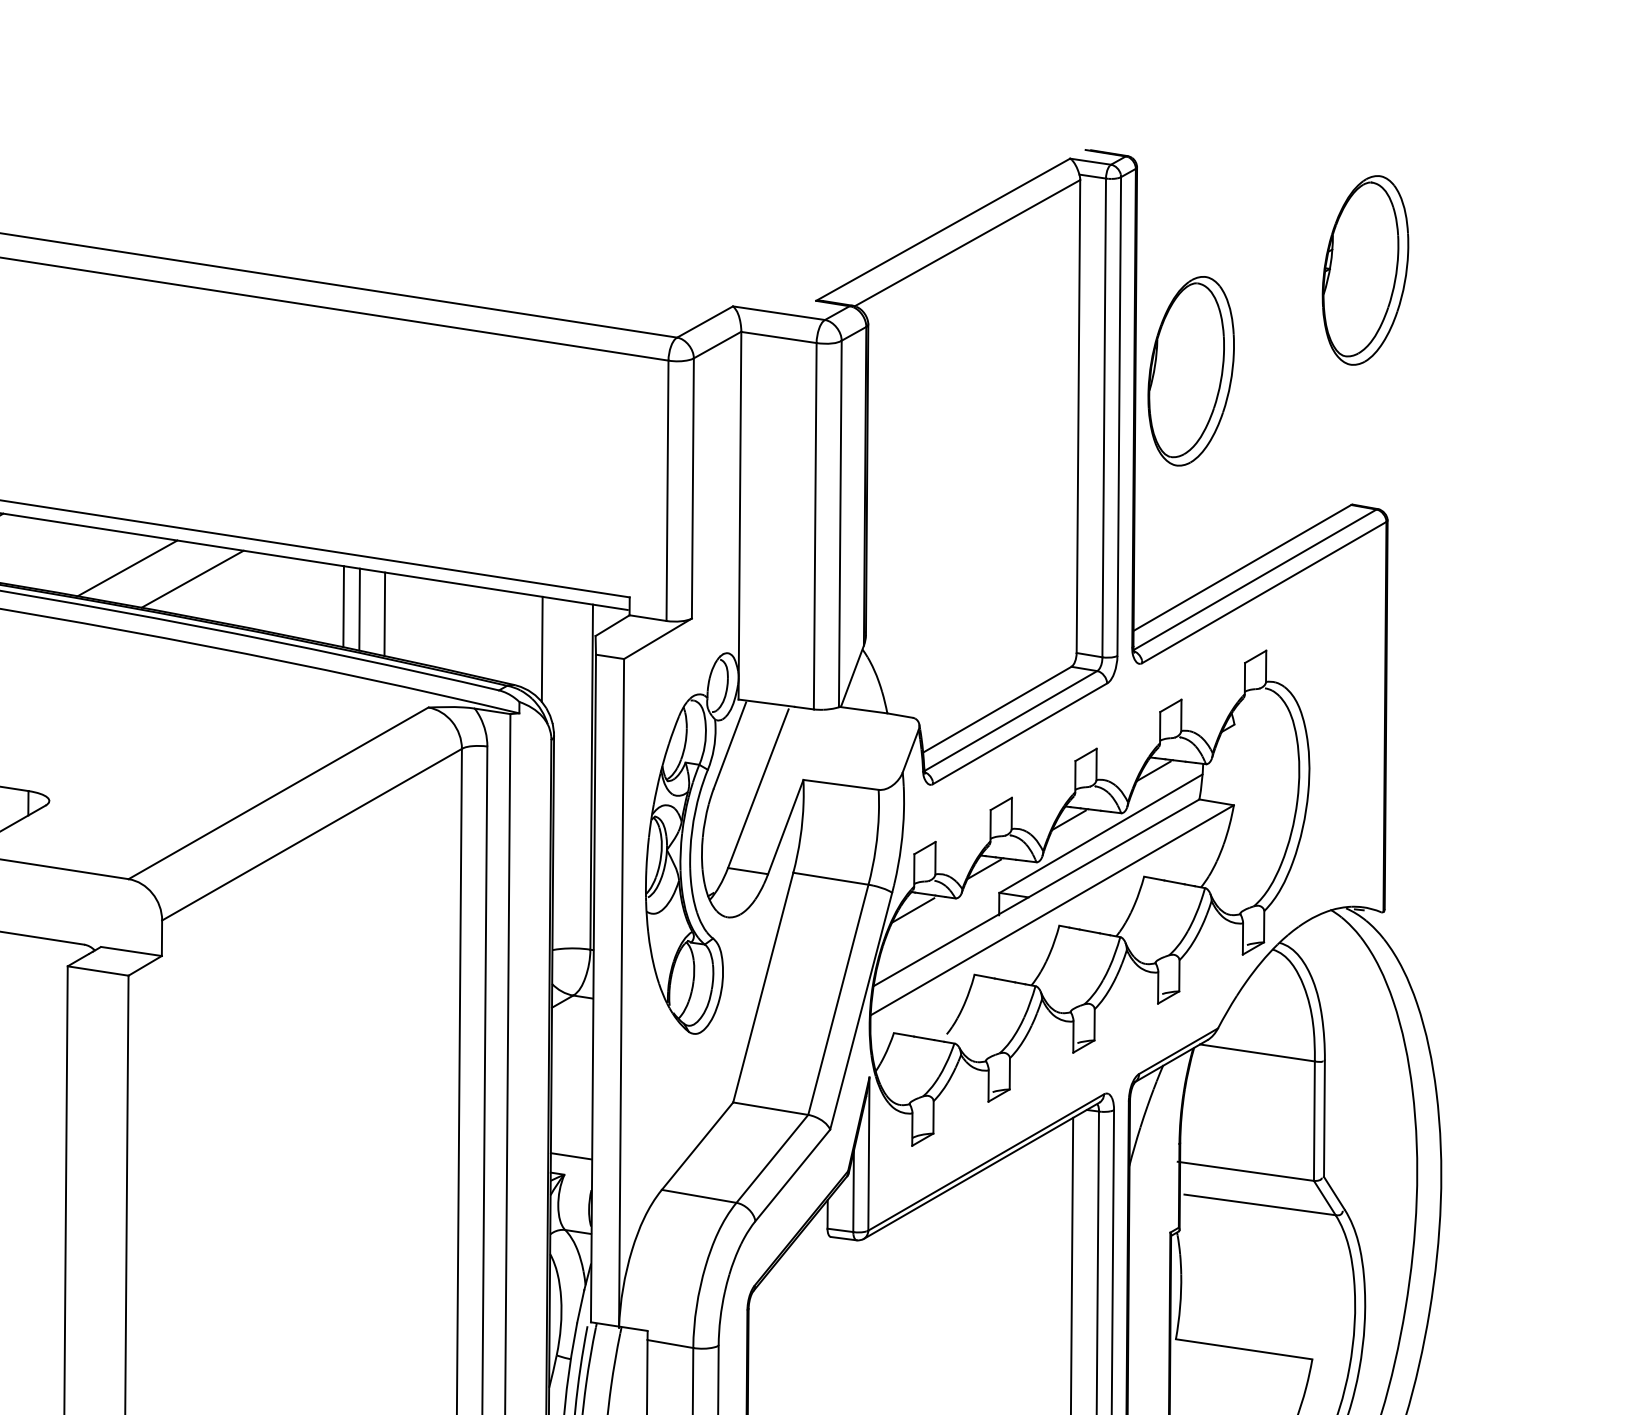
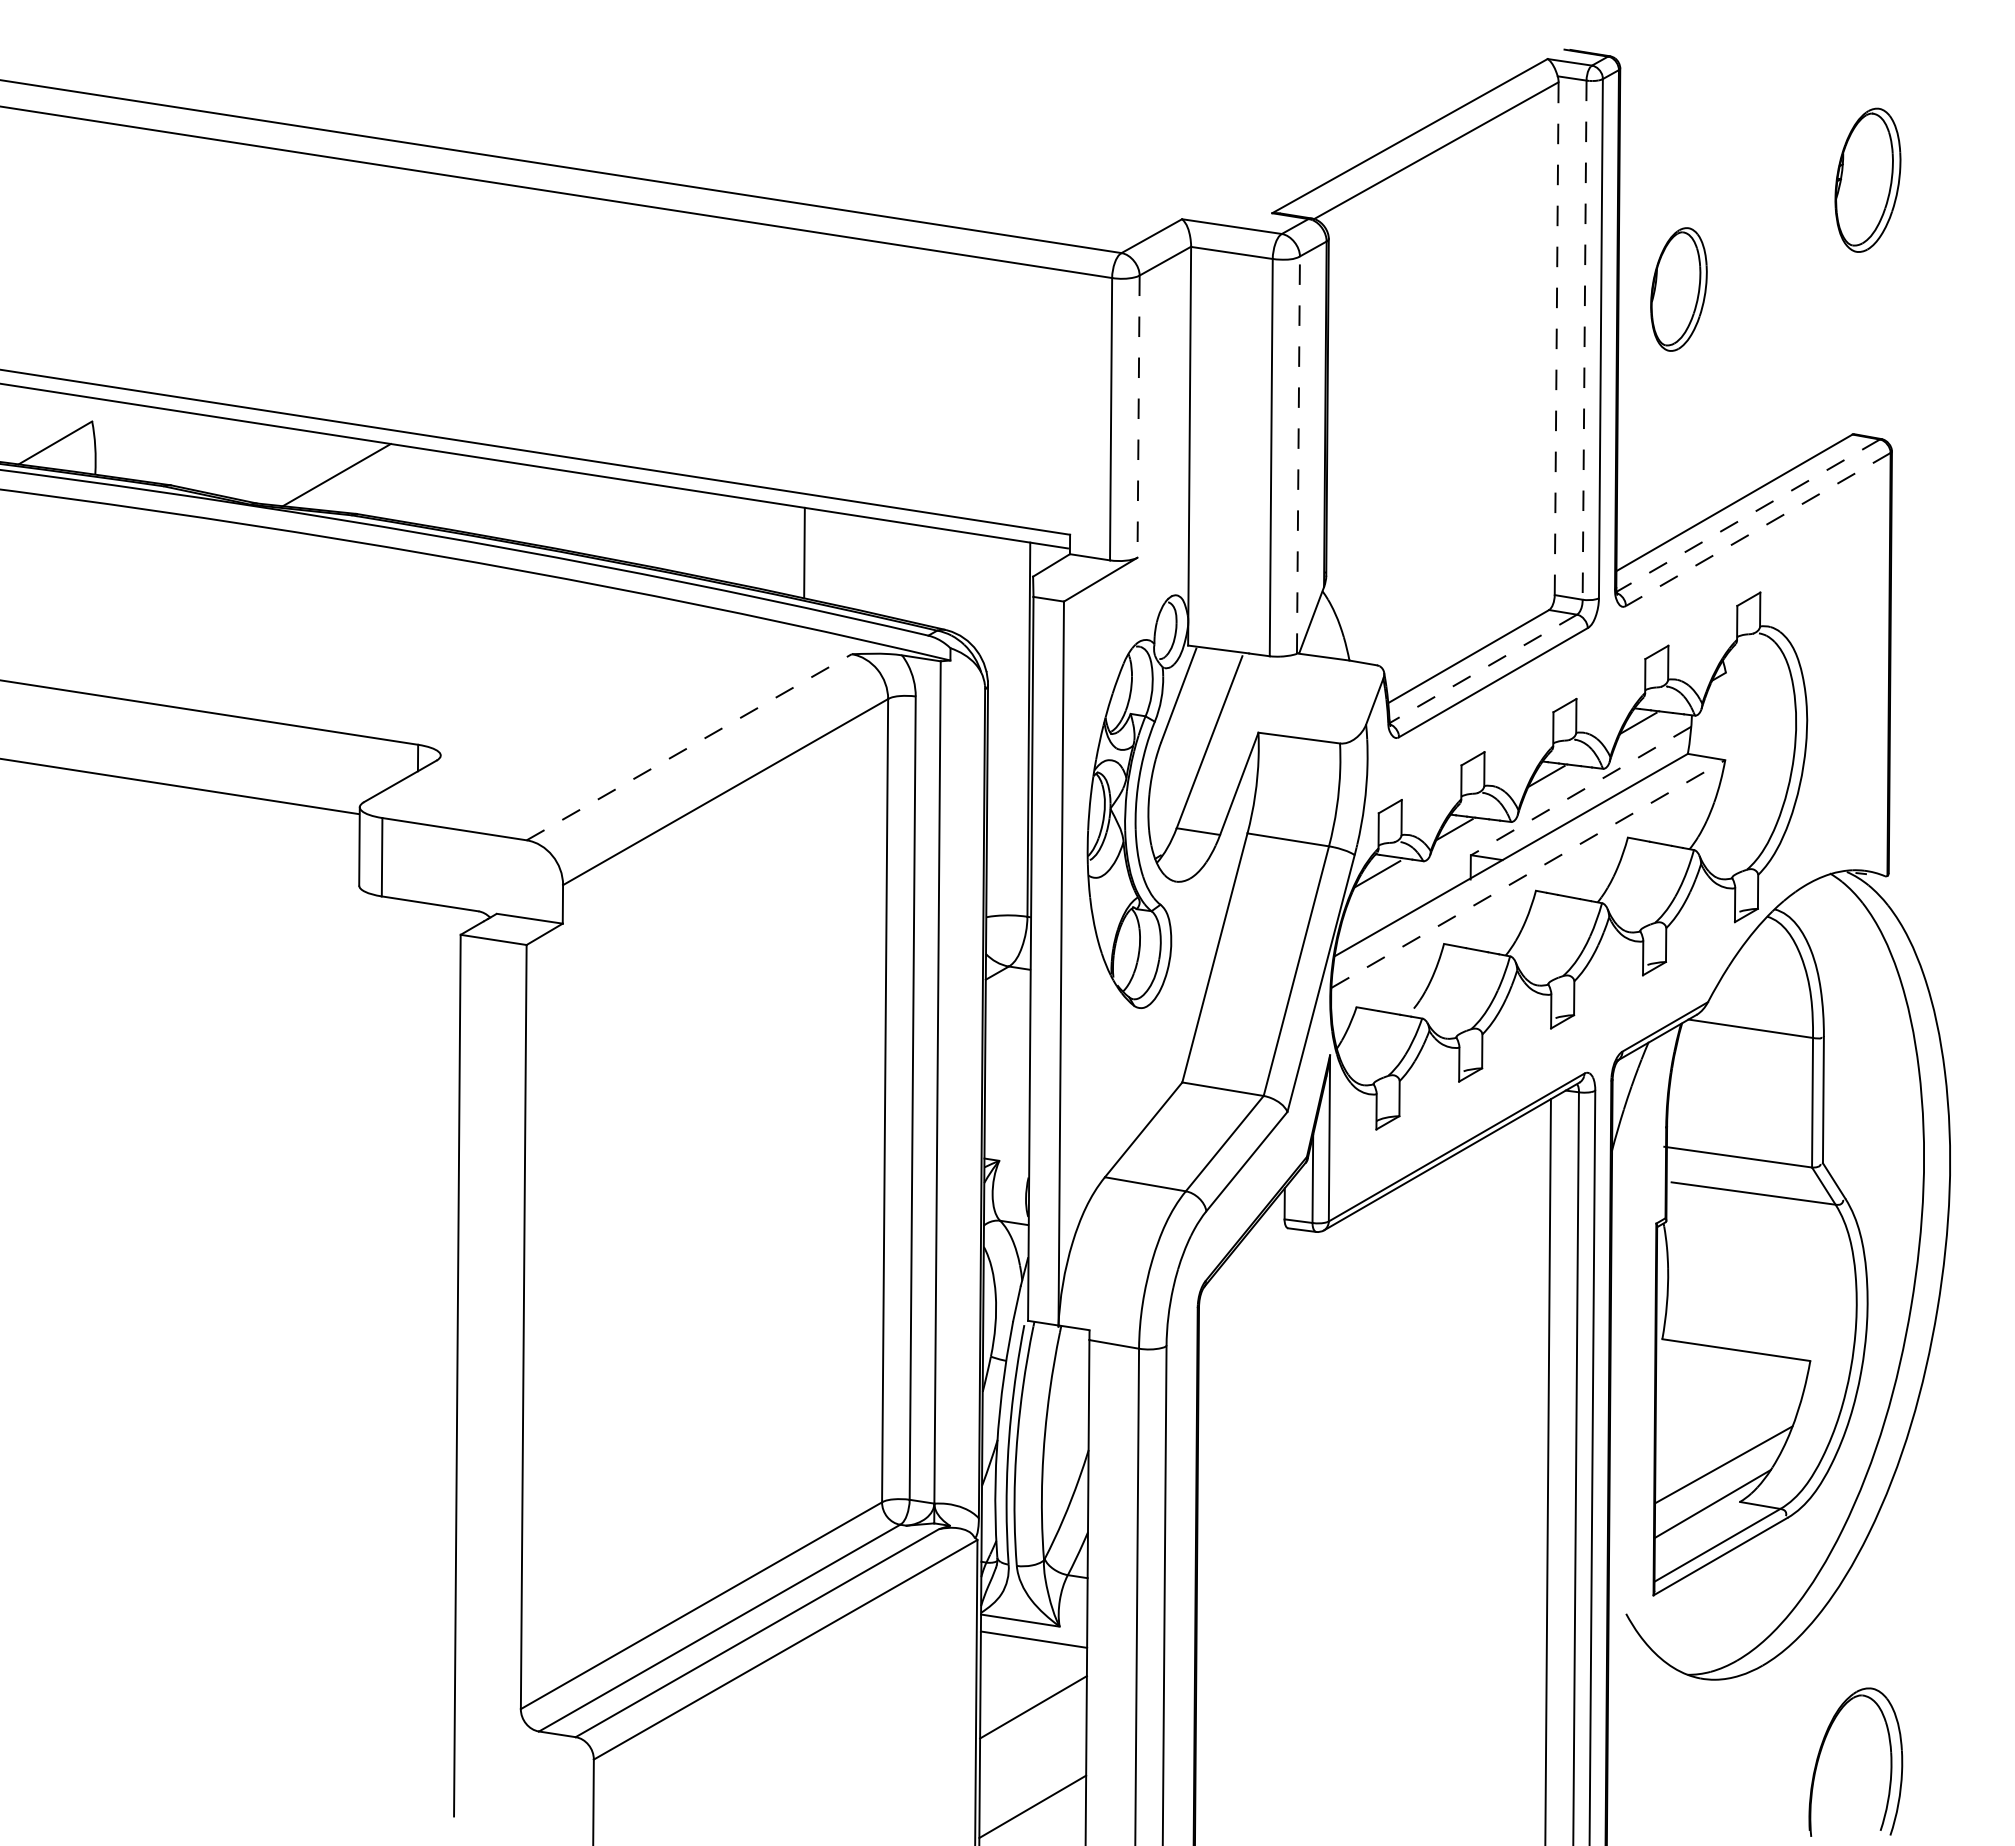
part: (1365, 270) -> (1867, 180), size x0.7
part: (1190, 371) -> (1678, 289), size x0.6
line: (1078, 416) -> (1556, 338), solid -> dashed
line: (1104, 418) -> (1584, 340), solid -> dashed
line: (692, 489) -> (1138, 417), solid -> dashed
line: (840, 524) -> (1298, 455), solid -> dashed
line: (127, 568) -> (525, 503), removed
line: (192, 578) -> (595, 514), removed
line: (1254, 579) -> (1747, 515), solid -> dashed
line: (1264, 592) -> (1758, 529), solid -> dashed
line: (343, 606) -> (759, 544), removed
line: (358, 609) -> (776, 547), removed
line: (541, 649) -> (974, 591), removed
line: (1010, 721) -> (1482, 669), solid -> dashed
line: (278, 793) -> (689, 747), solid -> dashed
line: (1100, 834) -> (1580, 791), solid -> dashed
line: (1052, 909) -> (1528, 873), solid -> dashed
line: (571, 1155) -> (1006, 1140), removed

